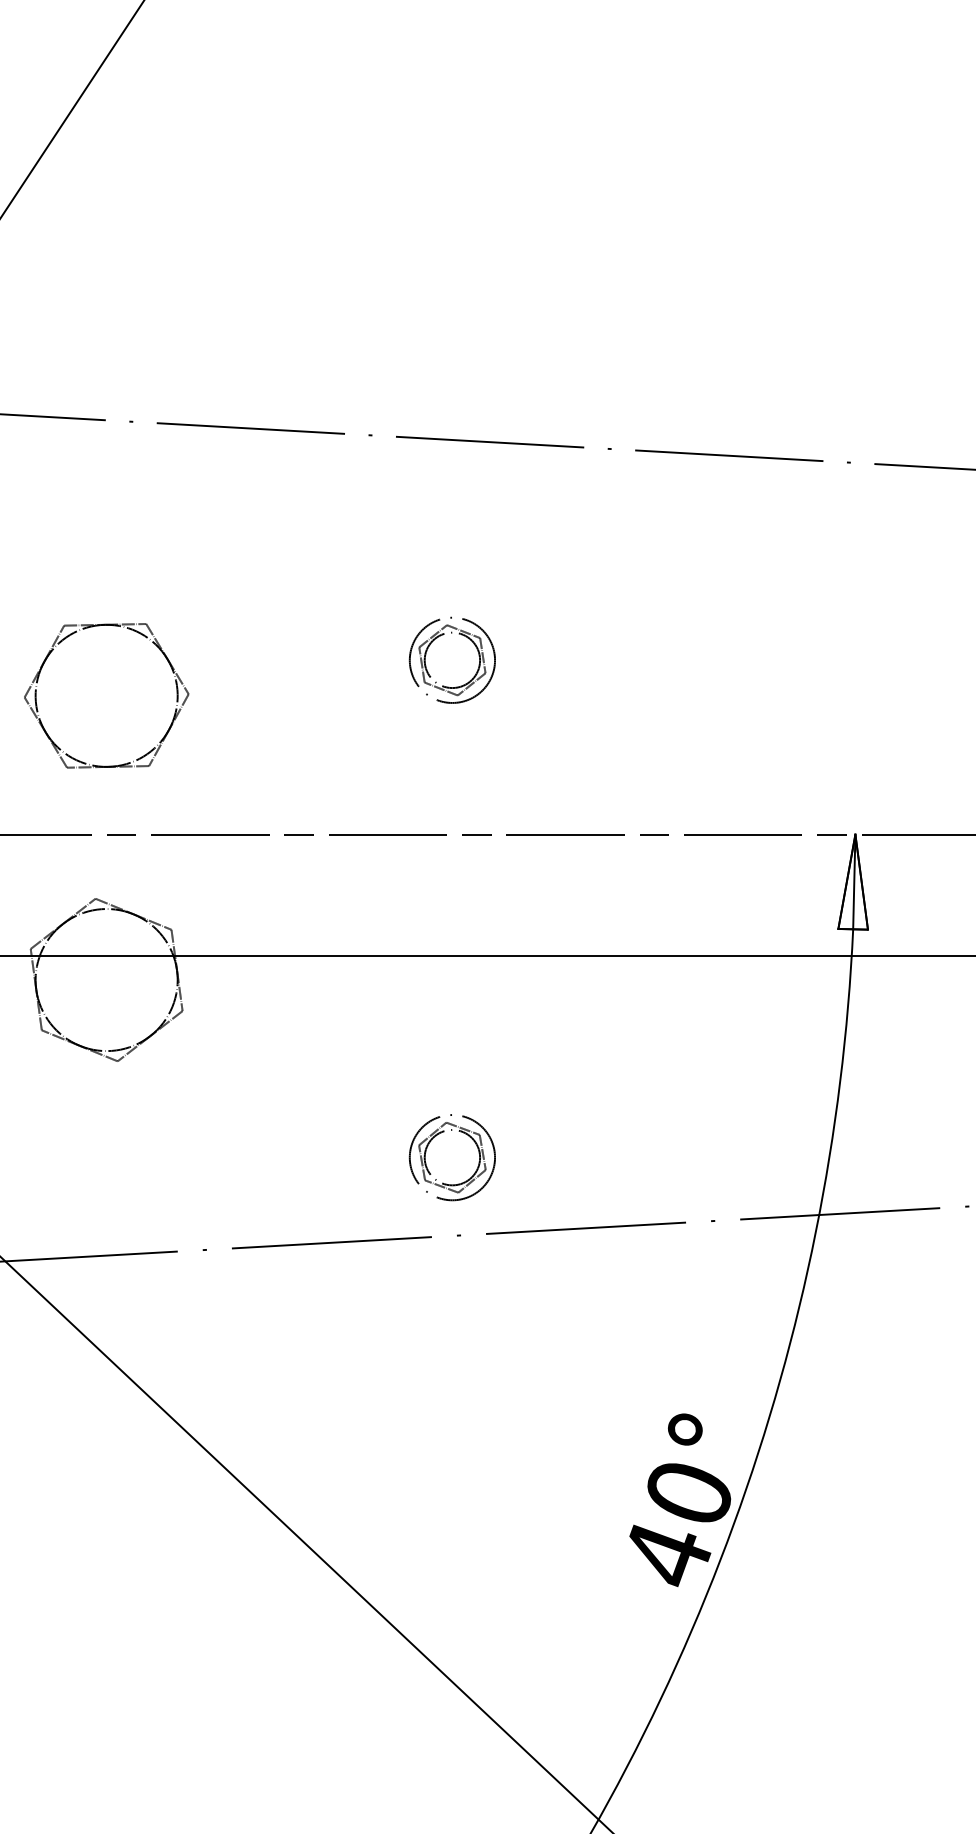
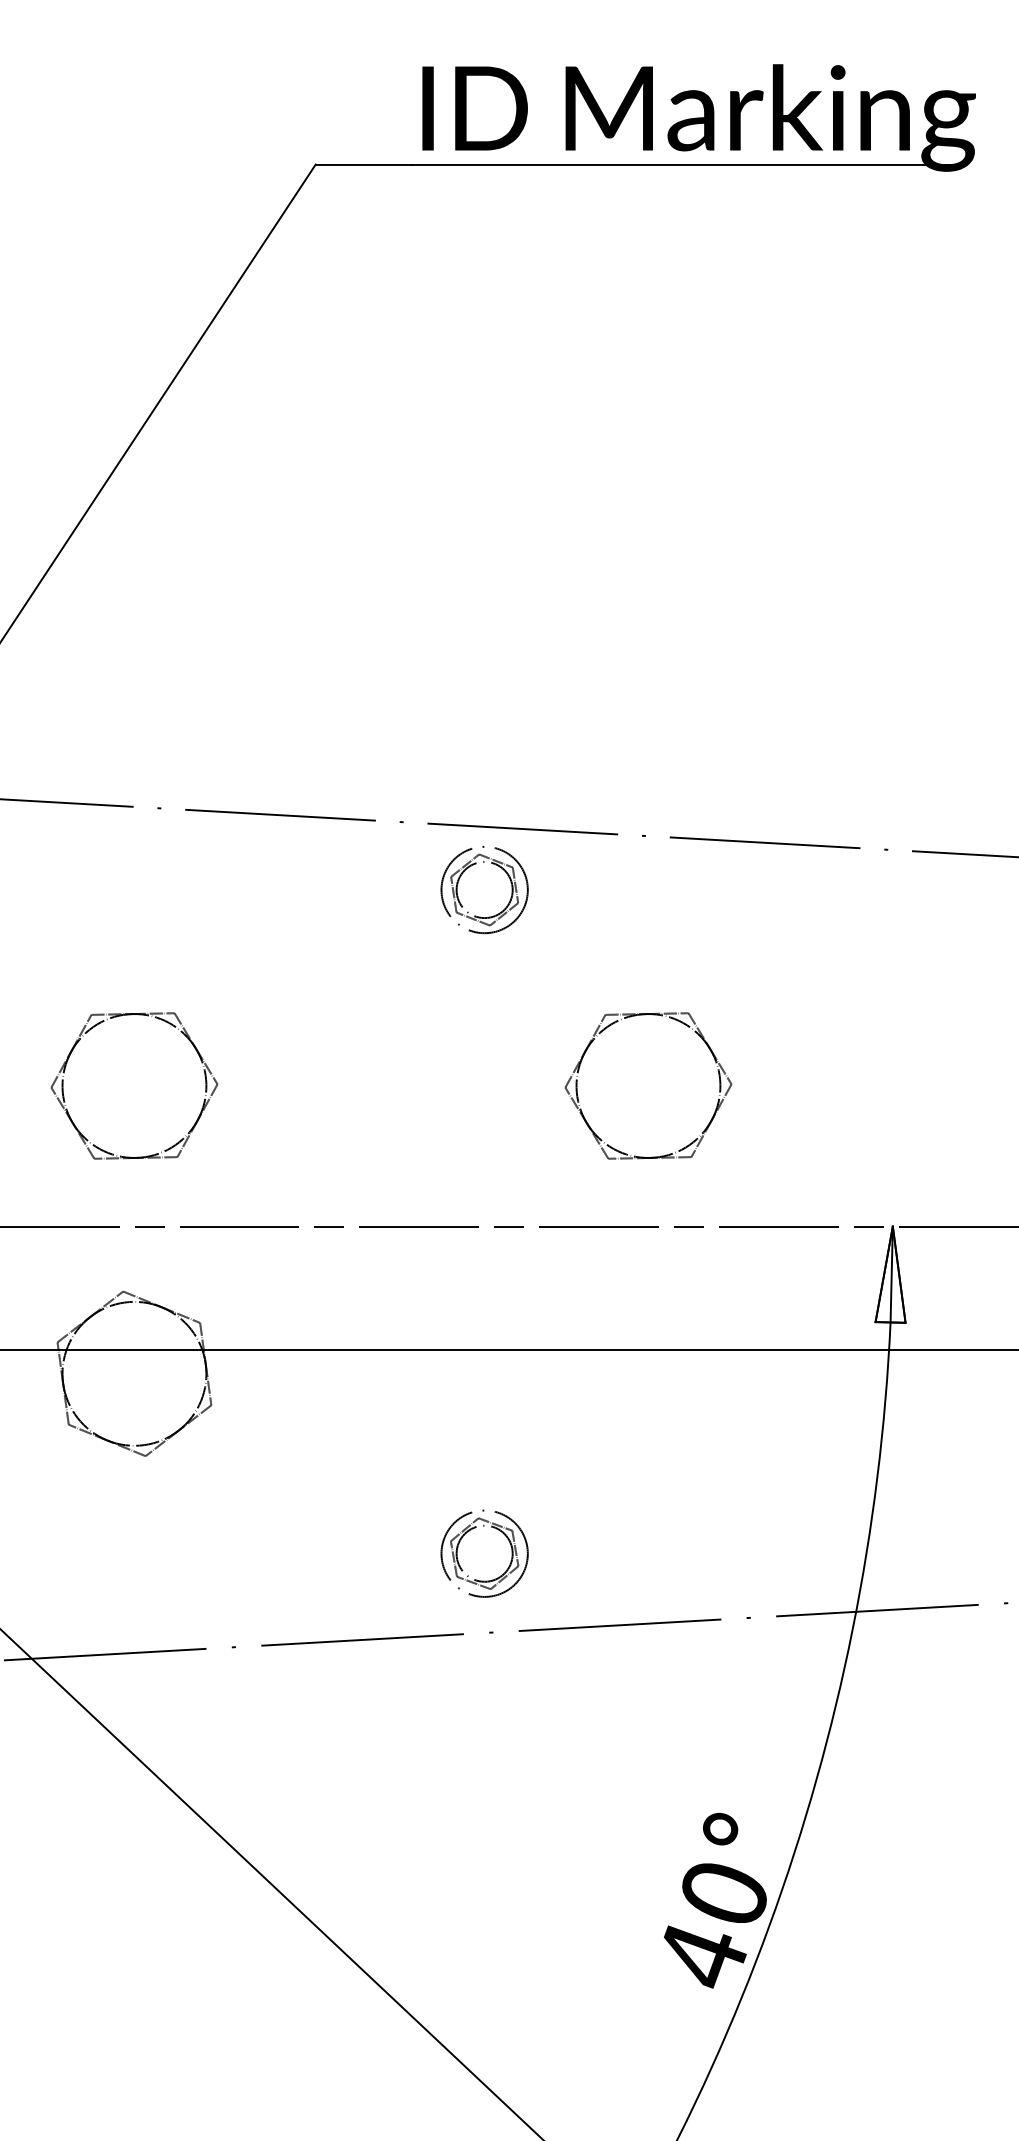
part: (611, 626) -> (645, 1015), added
part: (444, 685) -> (476, 915), moved

